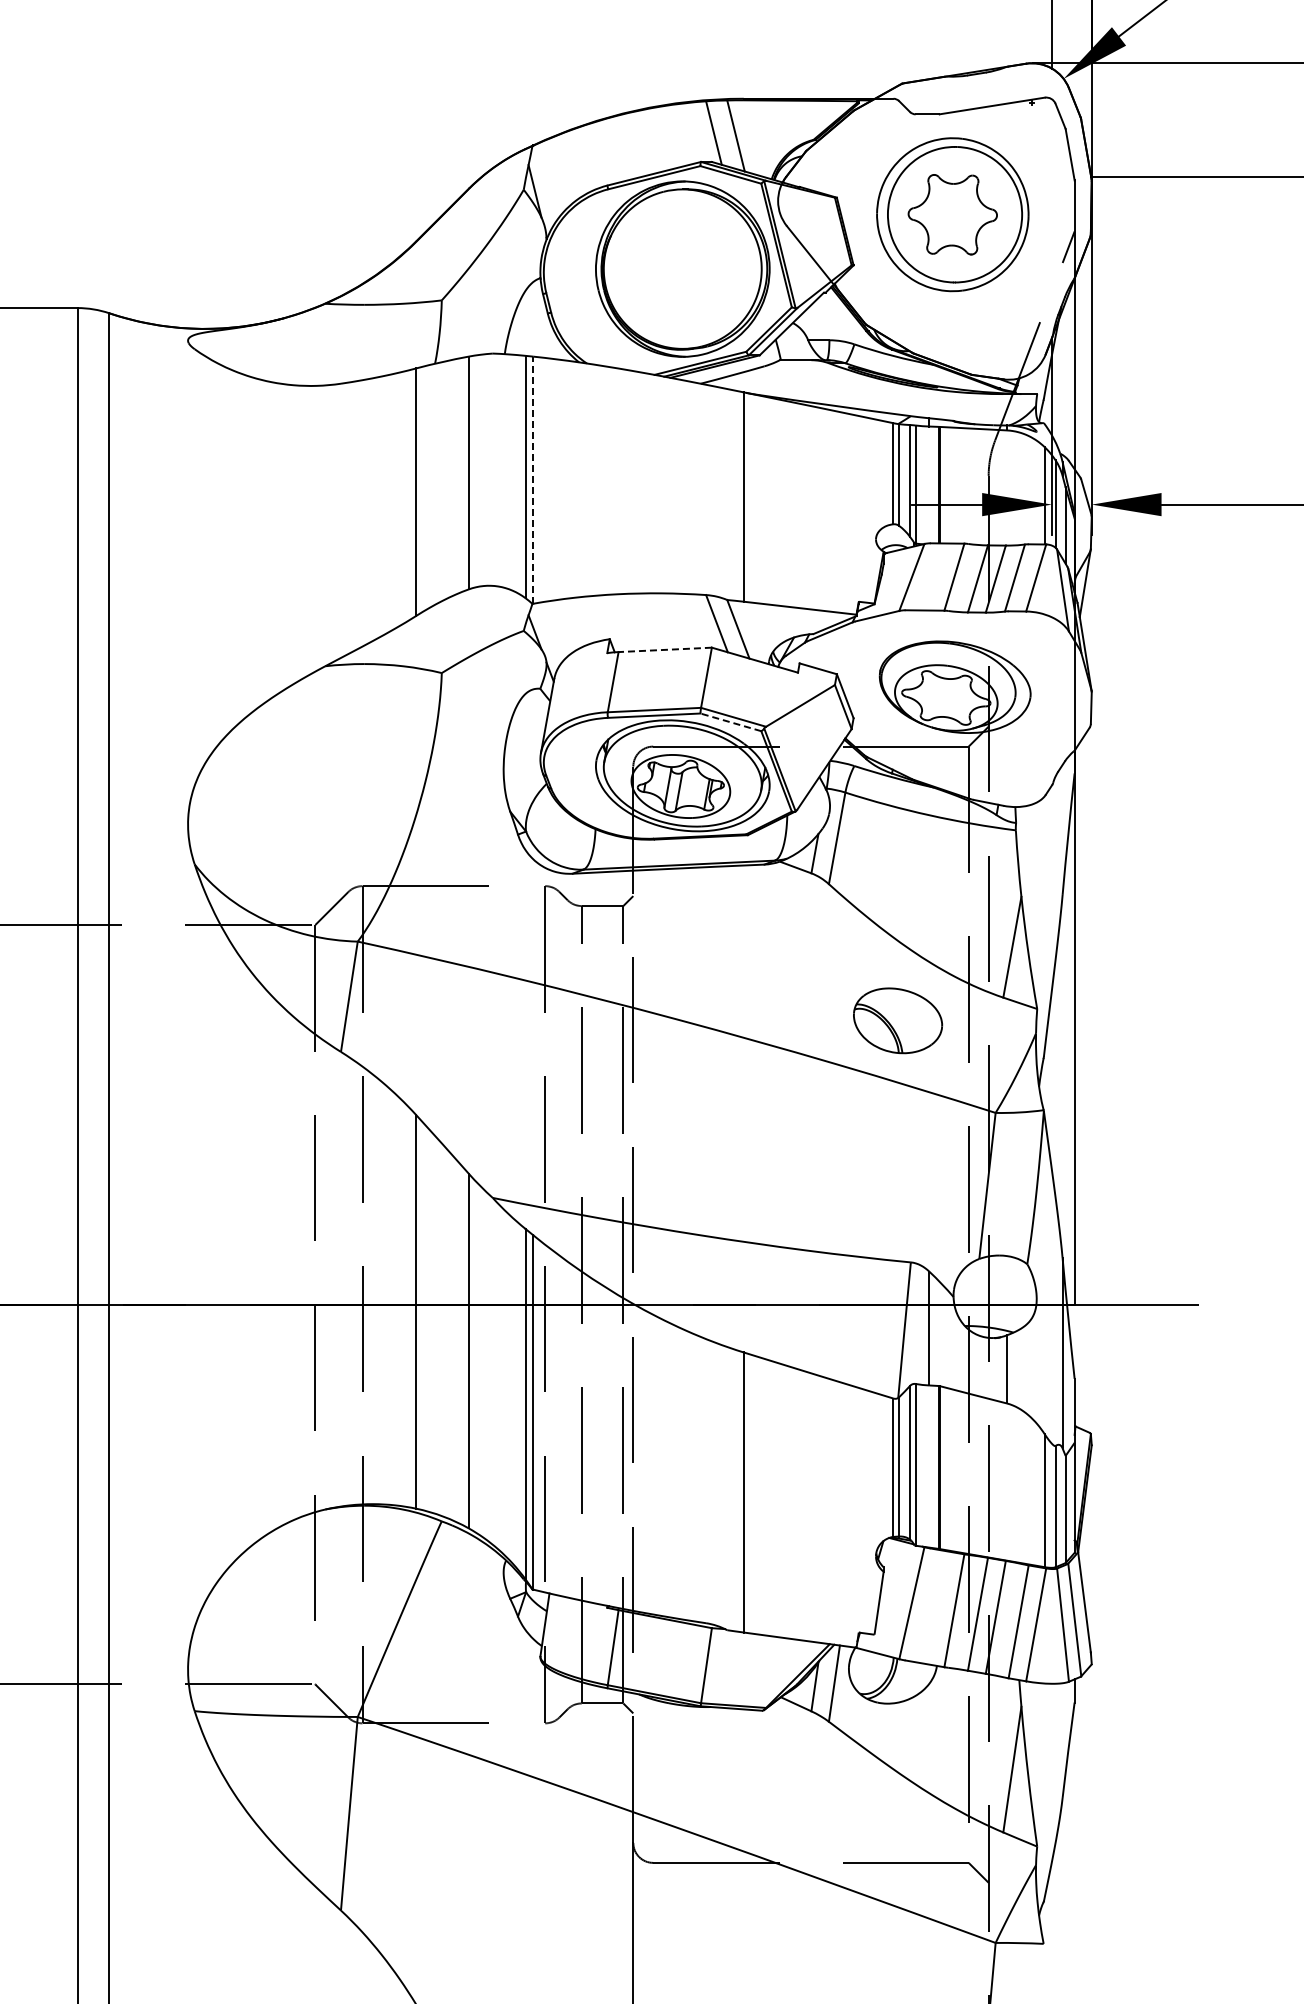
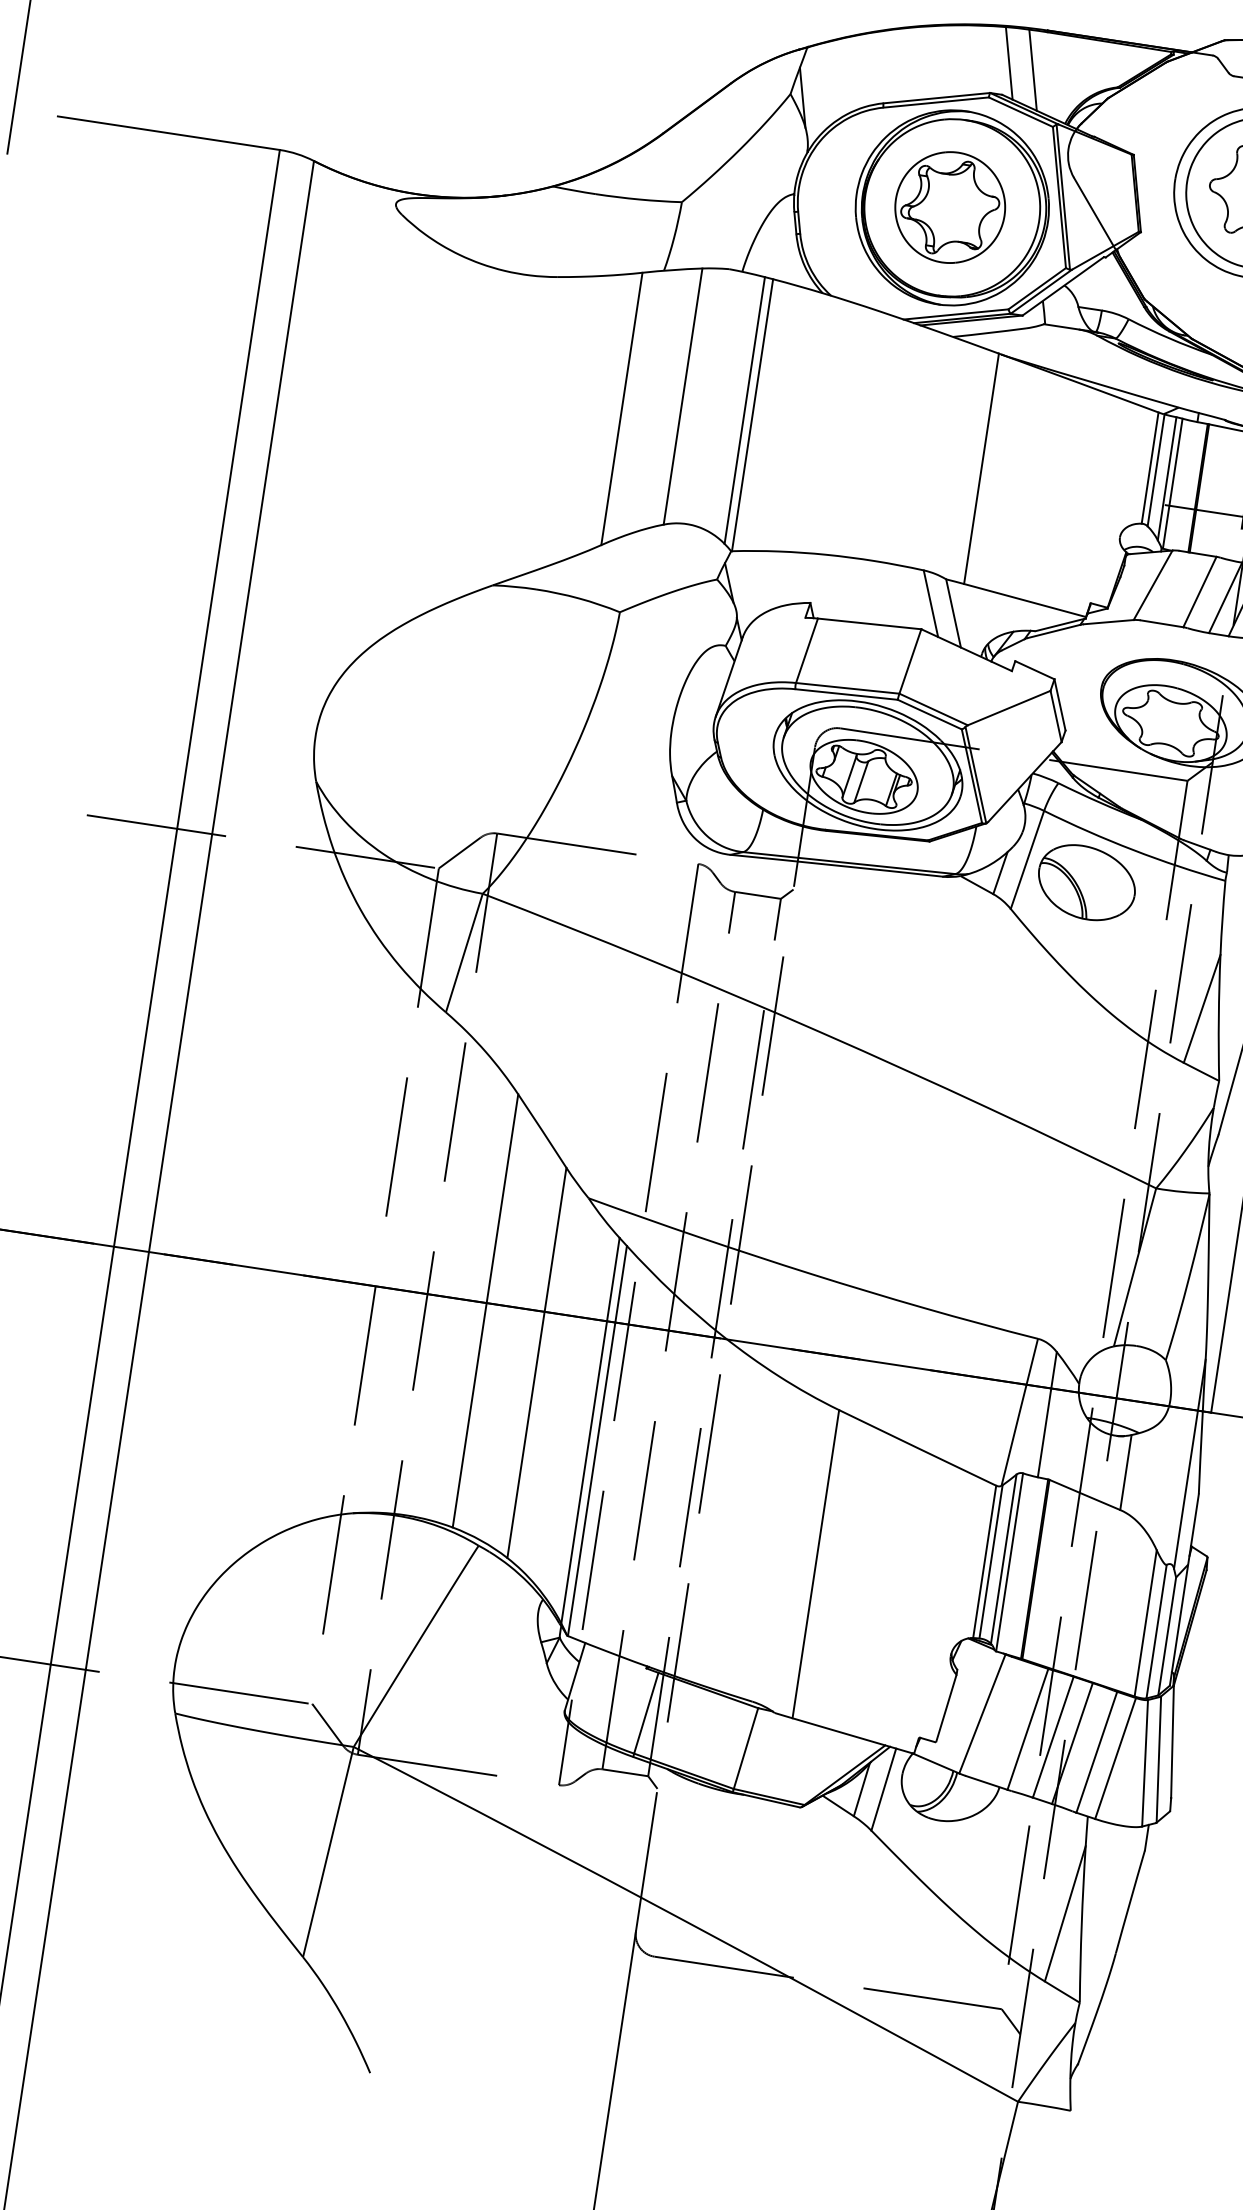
part: (680, 268) -> (949, 206), added
line: (533, 480) -> (752, 415), dashed -> solid
line: (665, 649) -> (870, 623), dashed -> solid
line: (730, 722) -> (929, 714), dashed -> solid
part: (898, 1020) -> (1087, 882), moved

